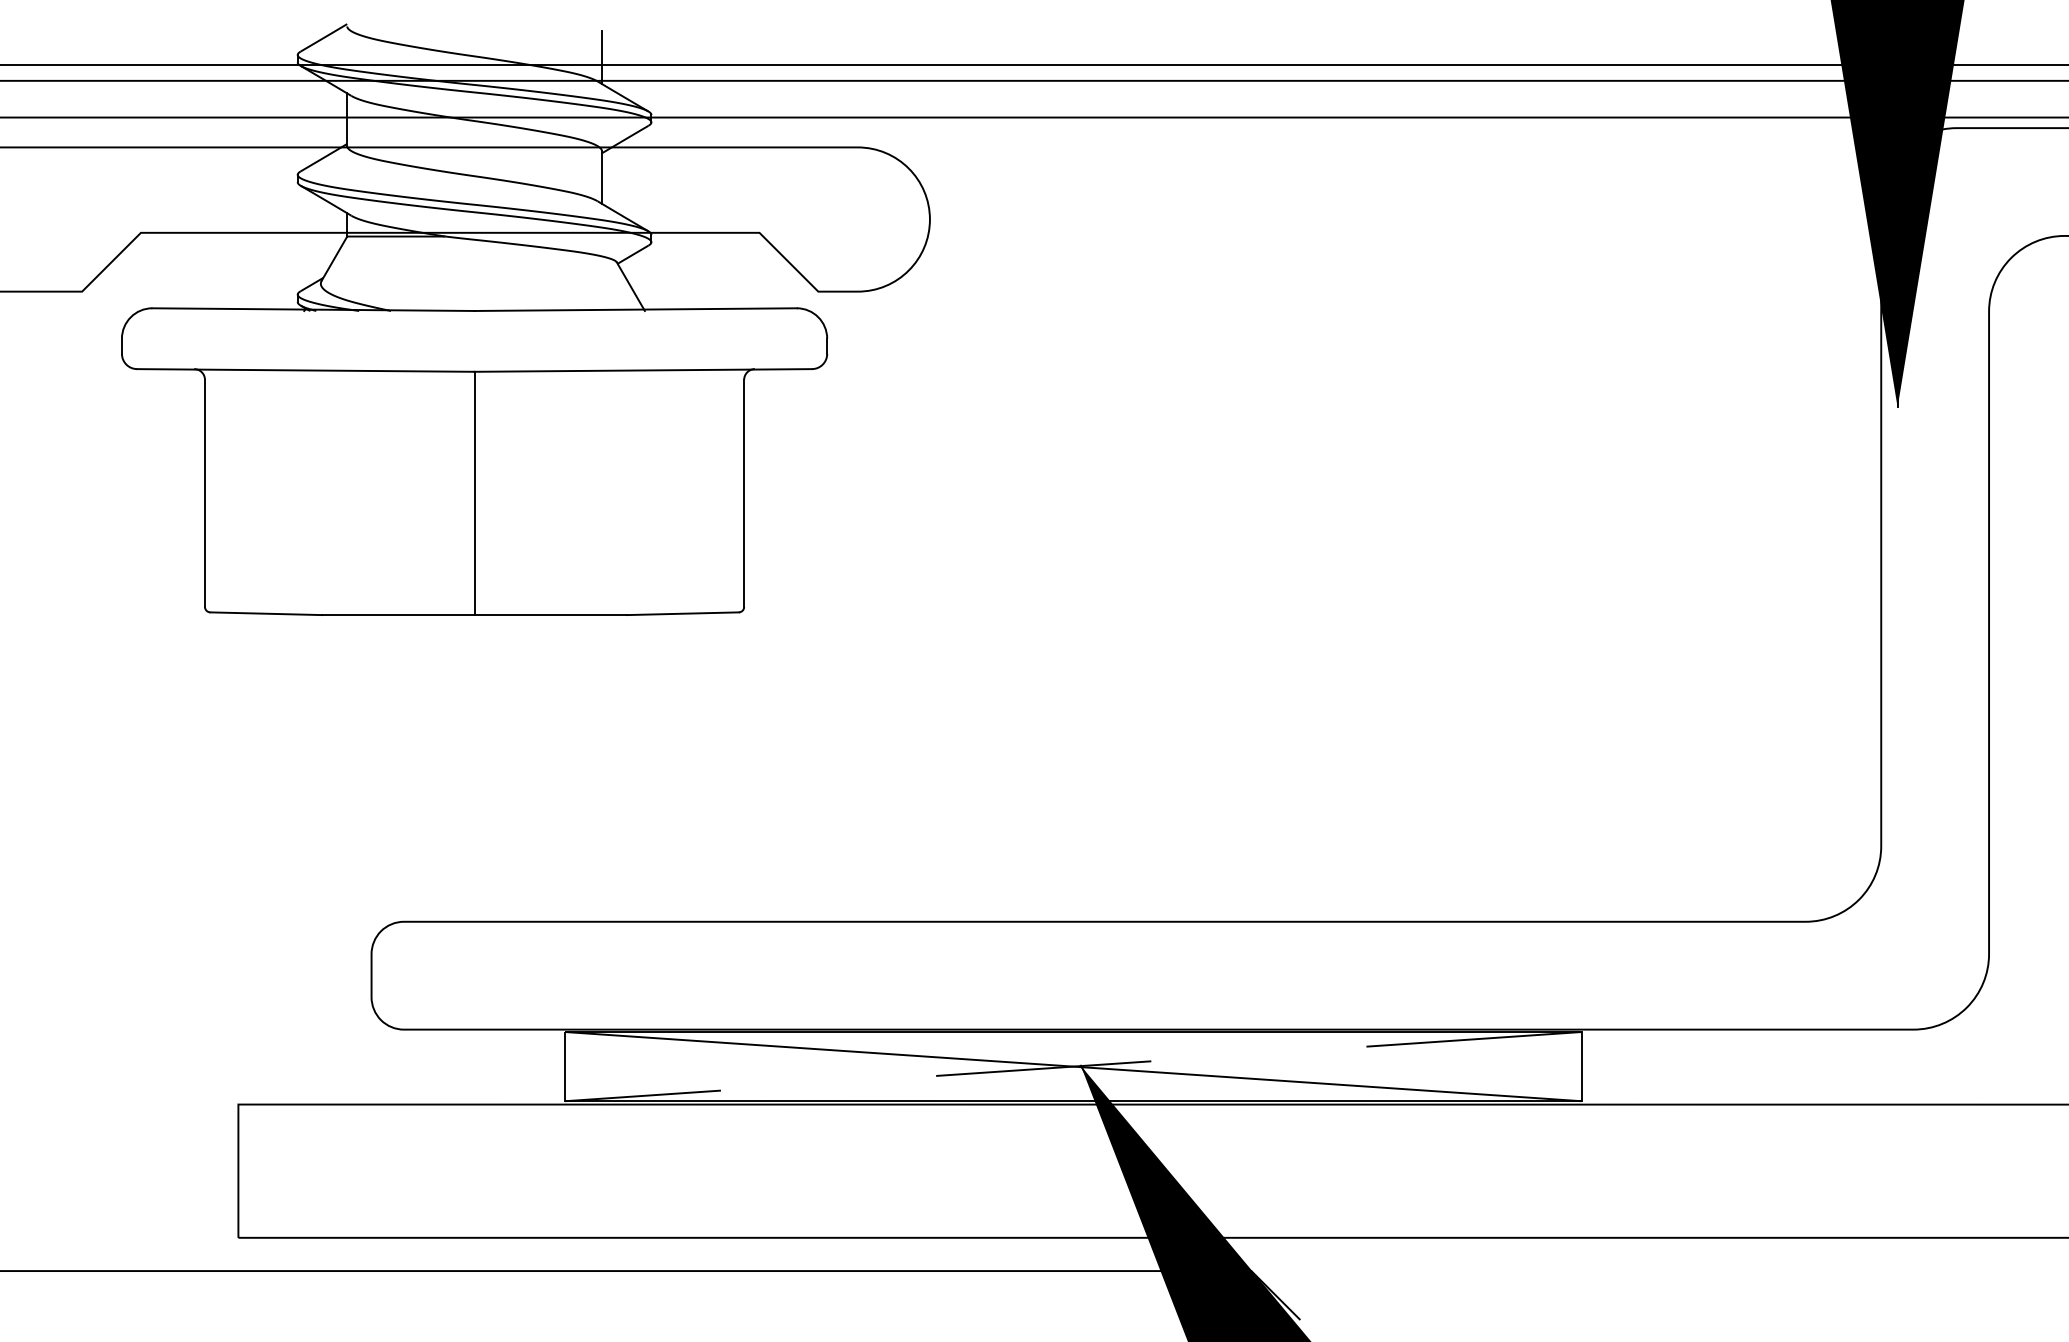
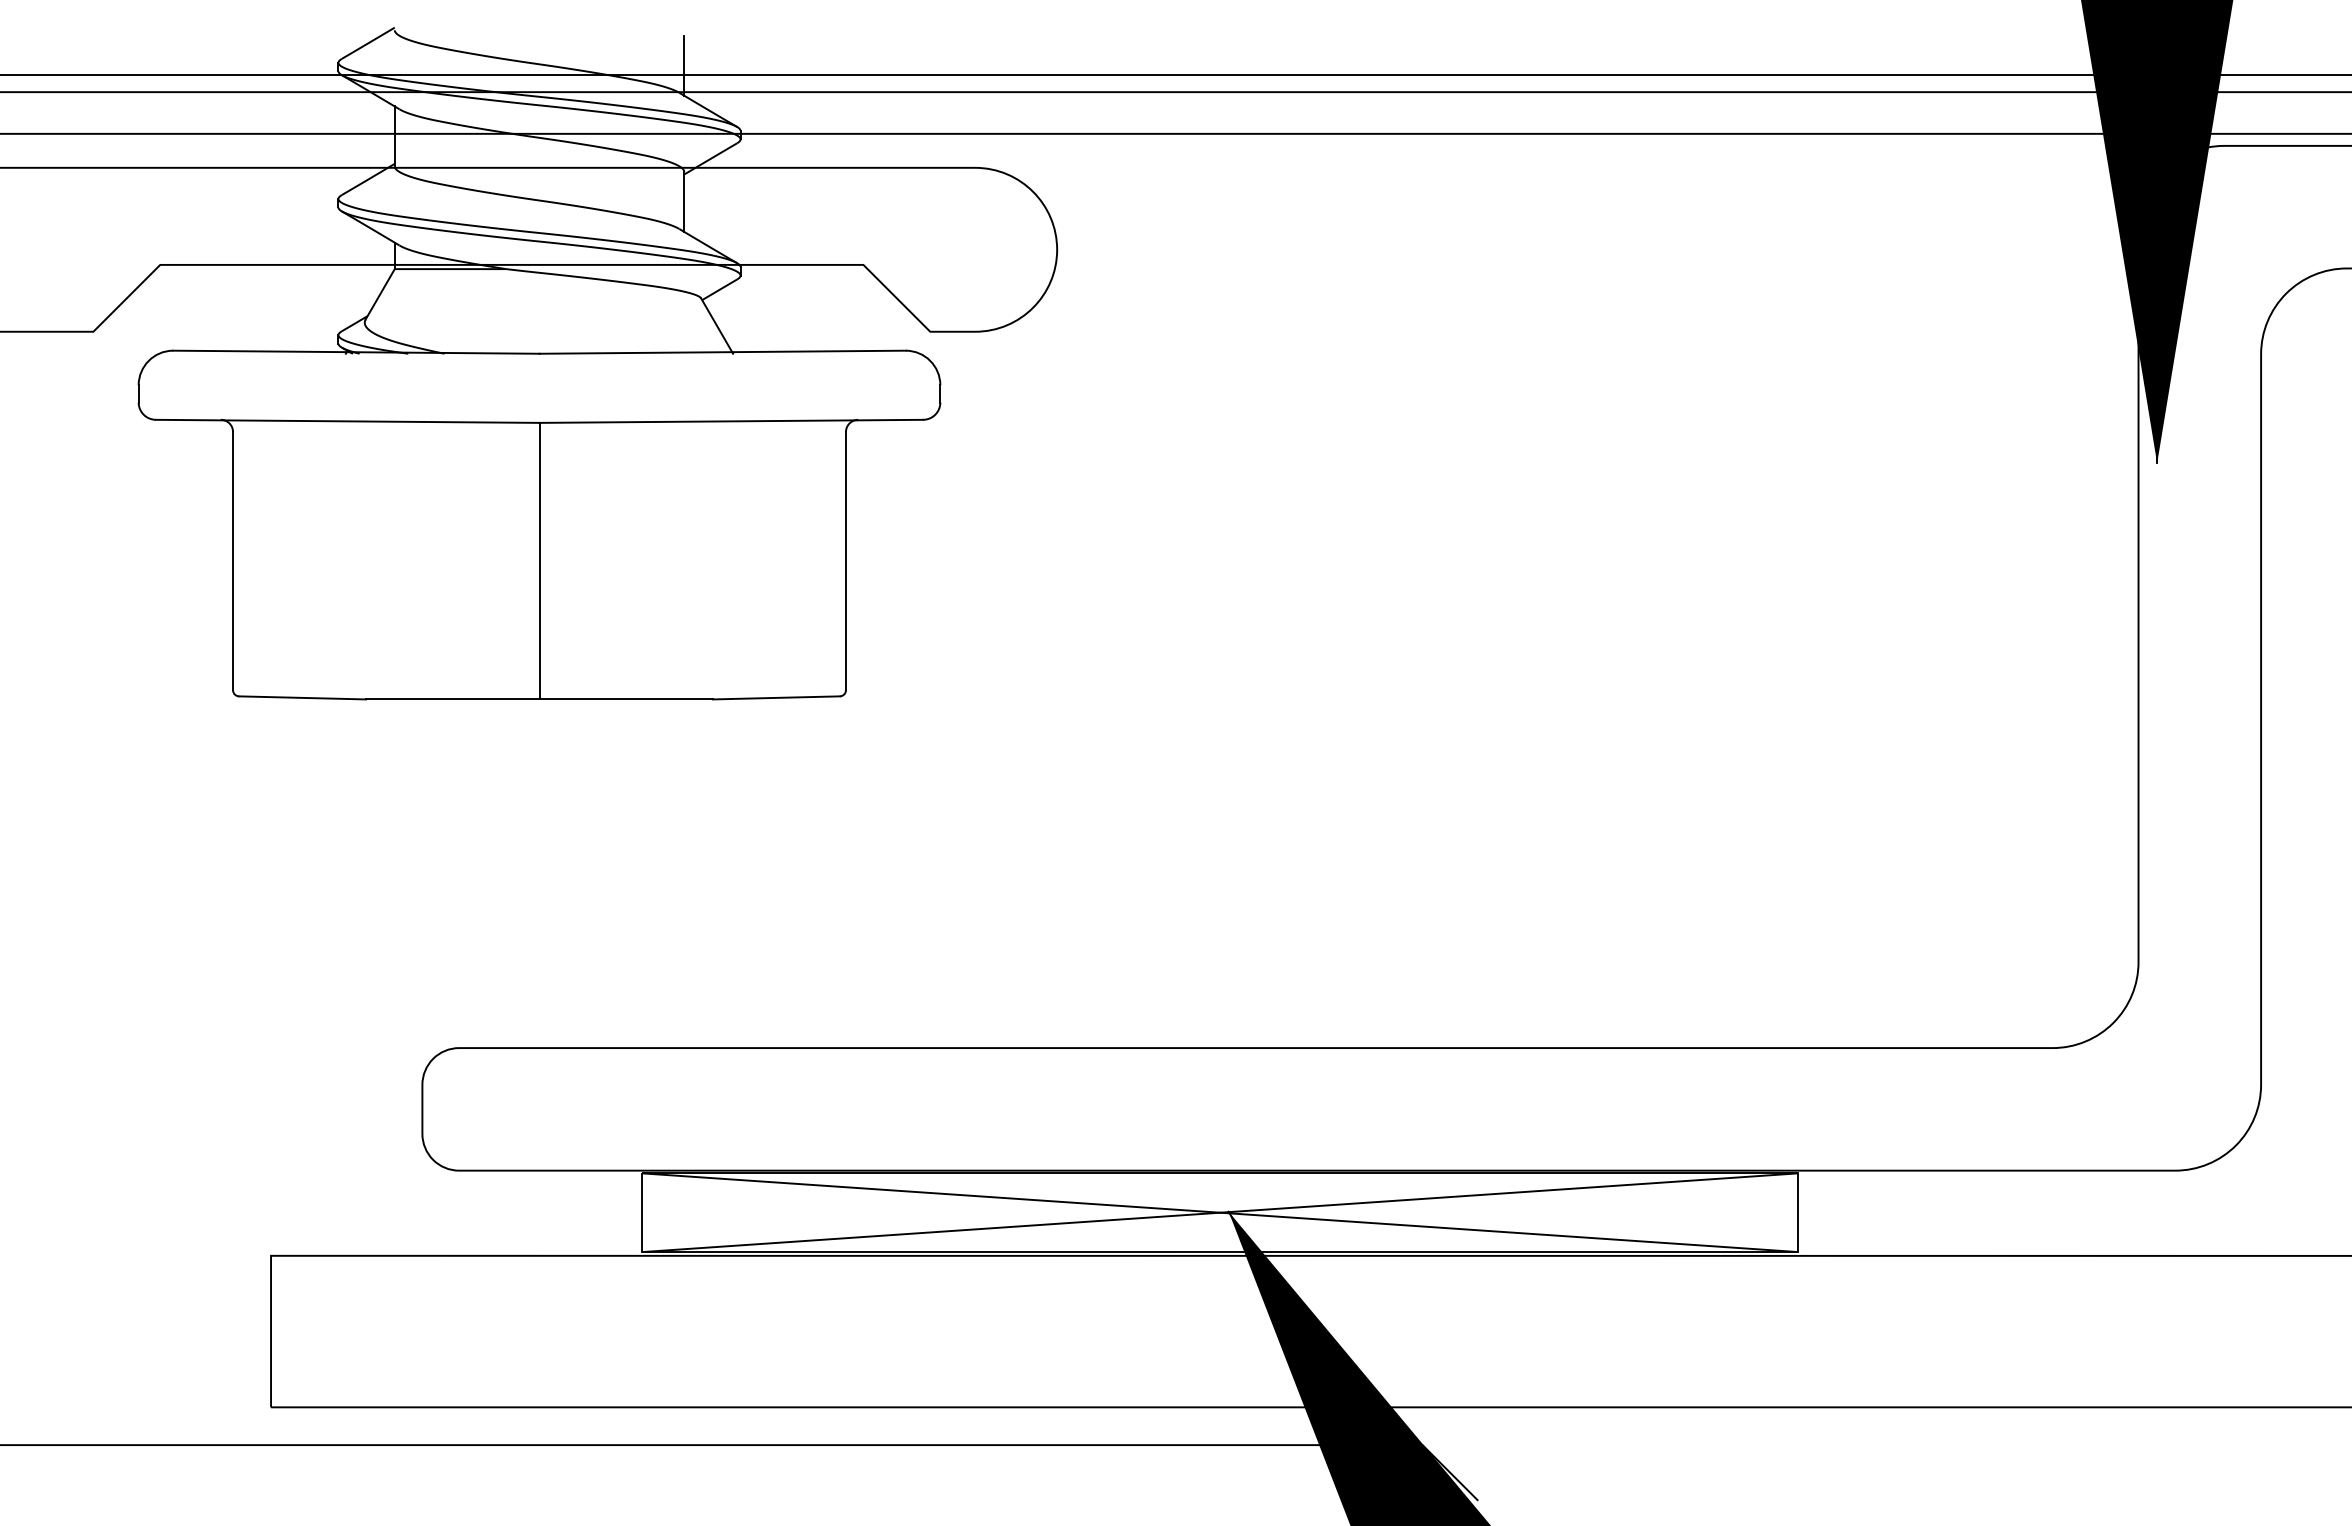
line: (1072, 1066) -> (1219, 1212), dashed -> solid

